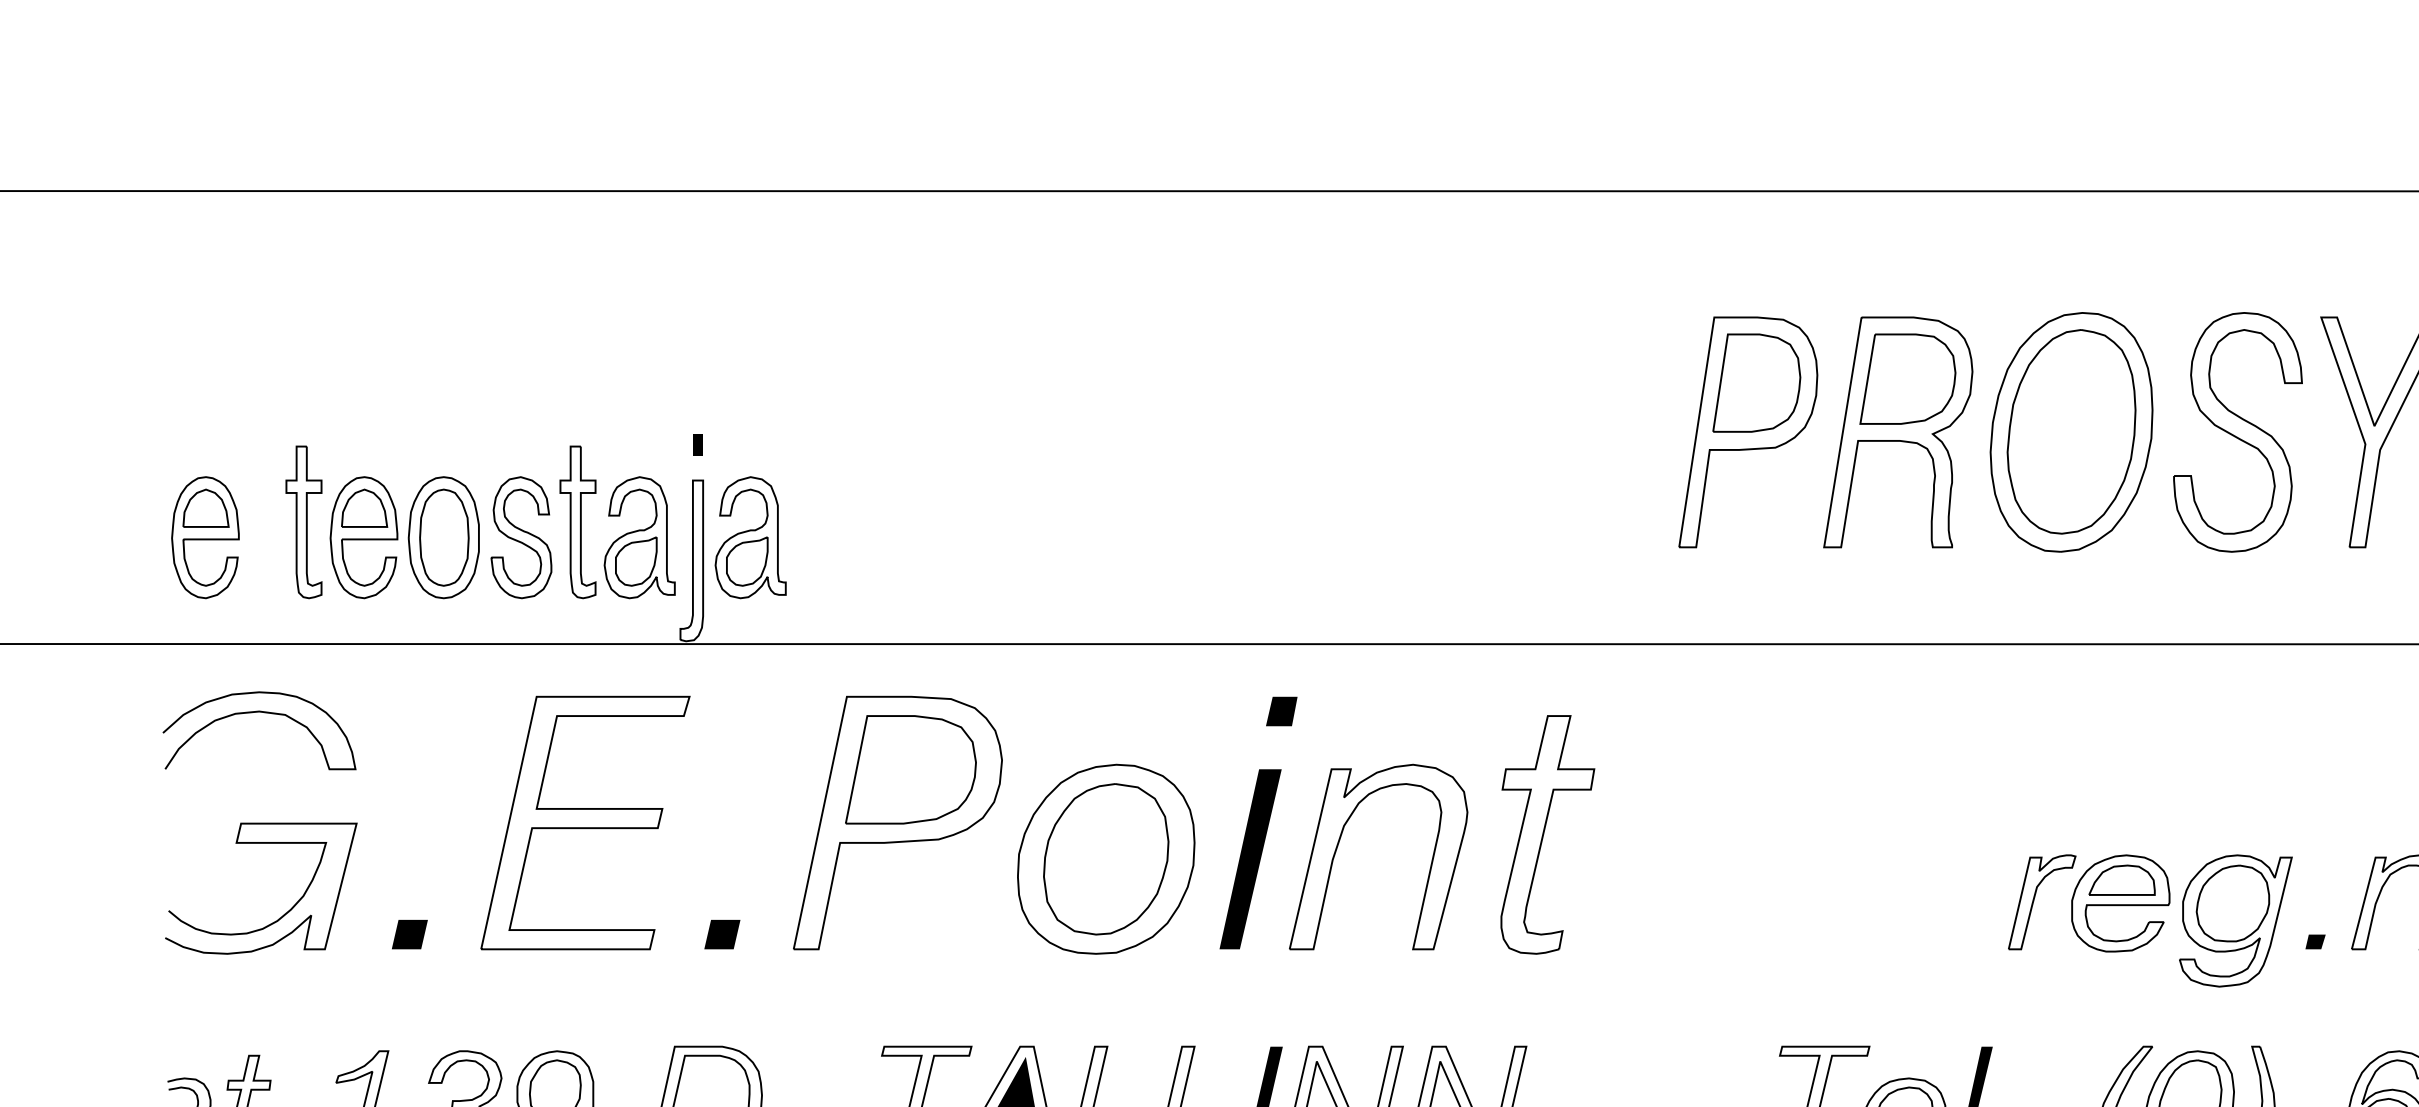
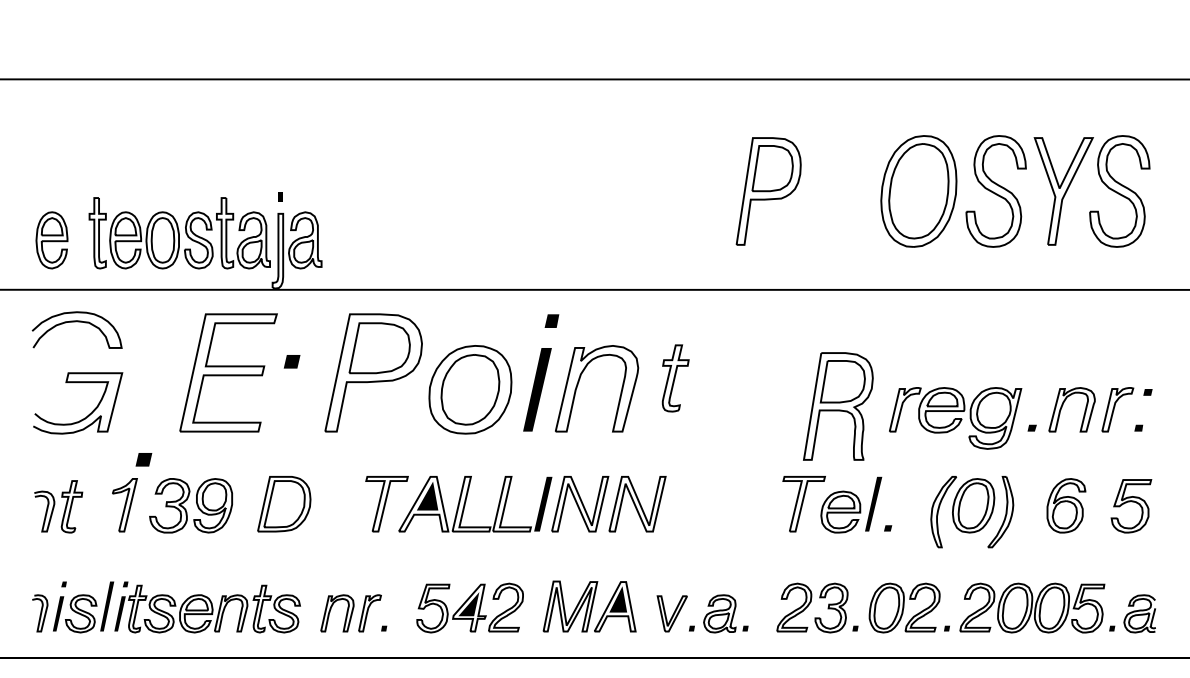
part: (1898, 432) -> (838, 406), moved
part: (1547, 834) -> (675, 378), size x0.6
part: (408, 933) -> (143, 459), moved
part: (721, 933) -> (291, 361), moved

